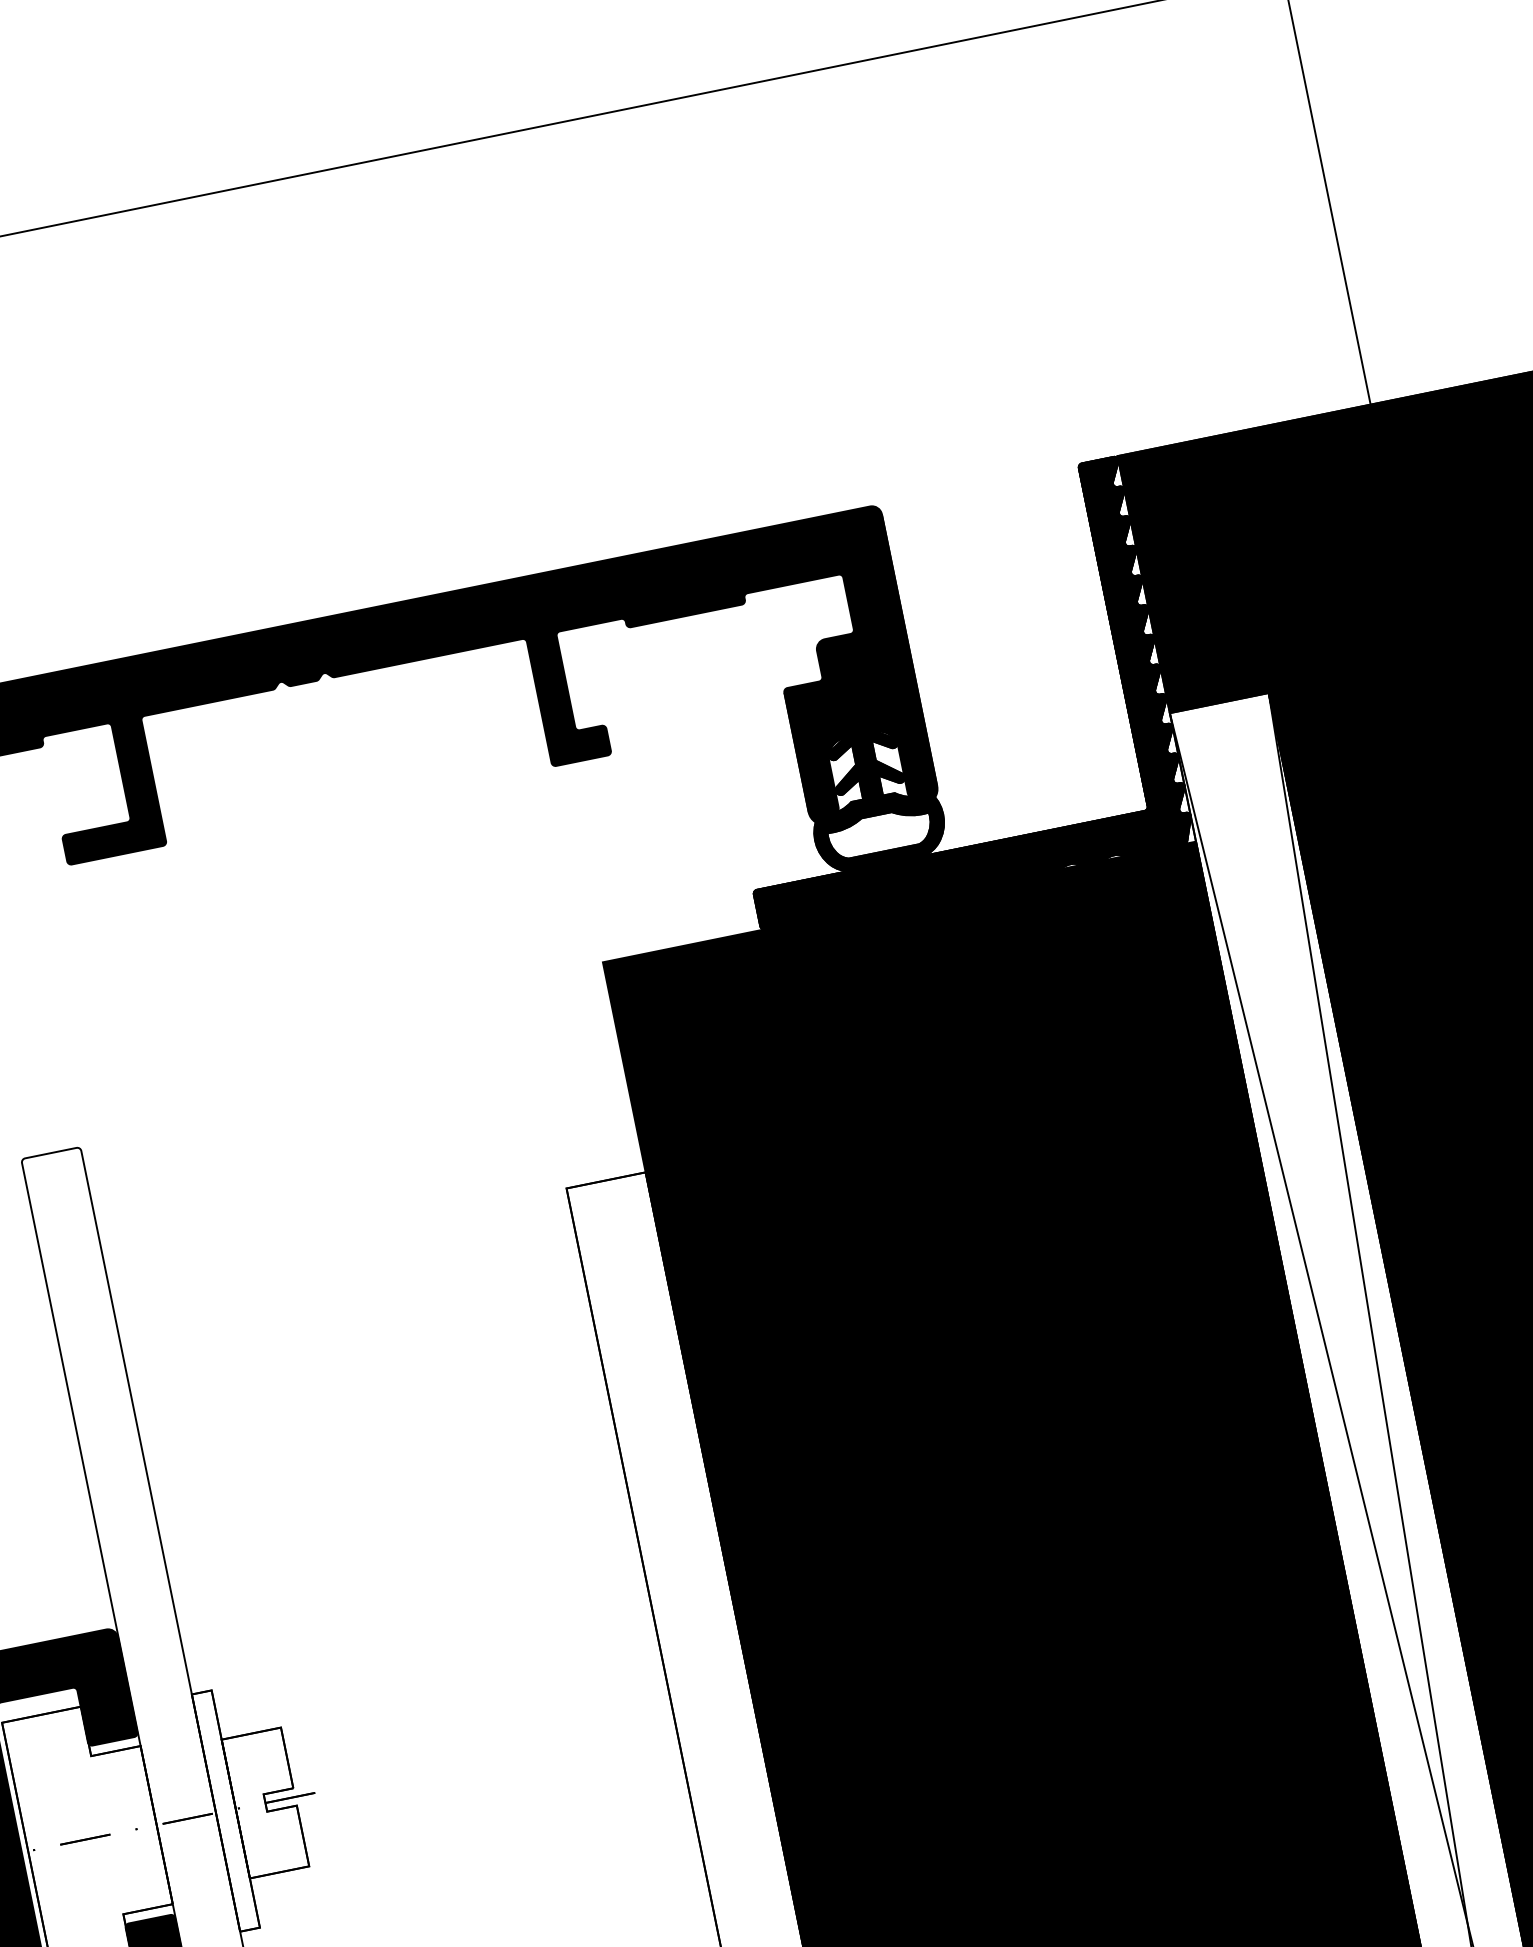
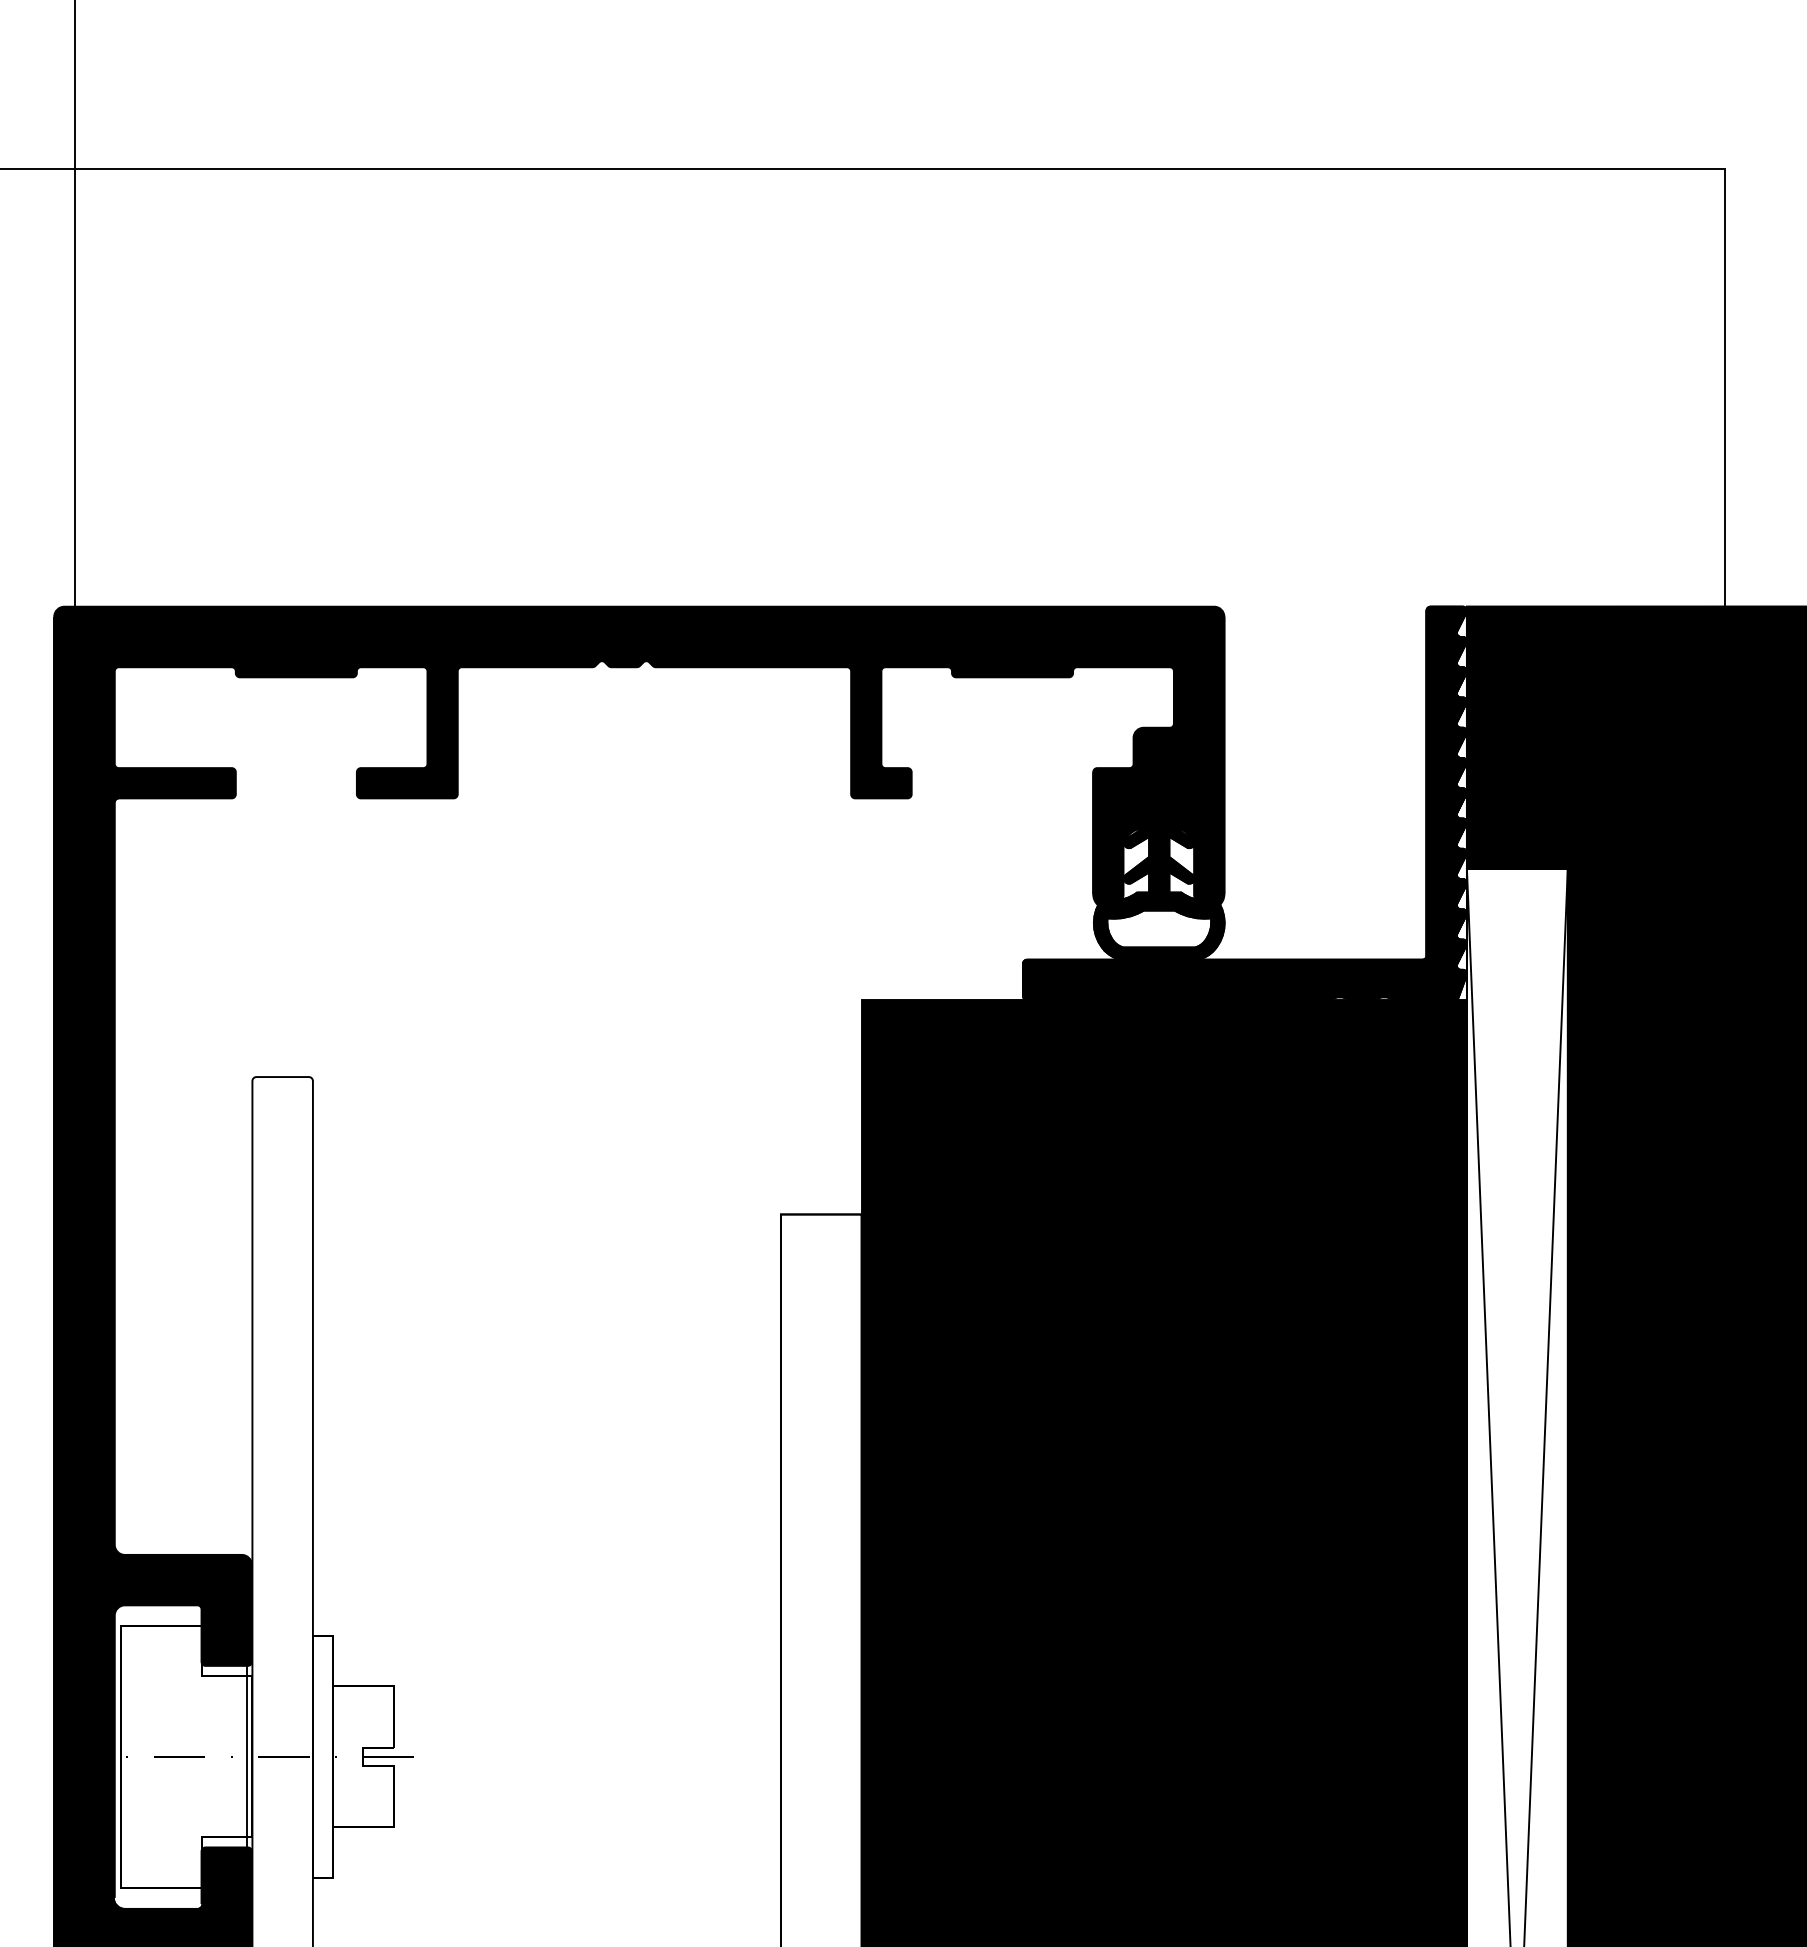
line: (151, 1824) -> (247, 1755), added

